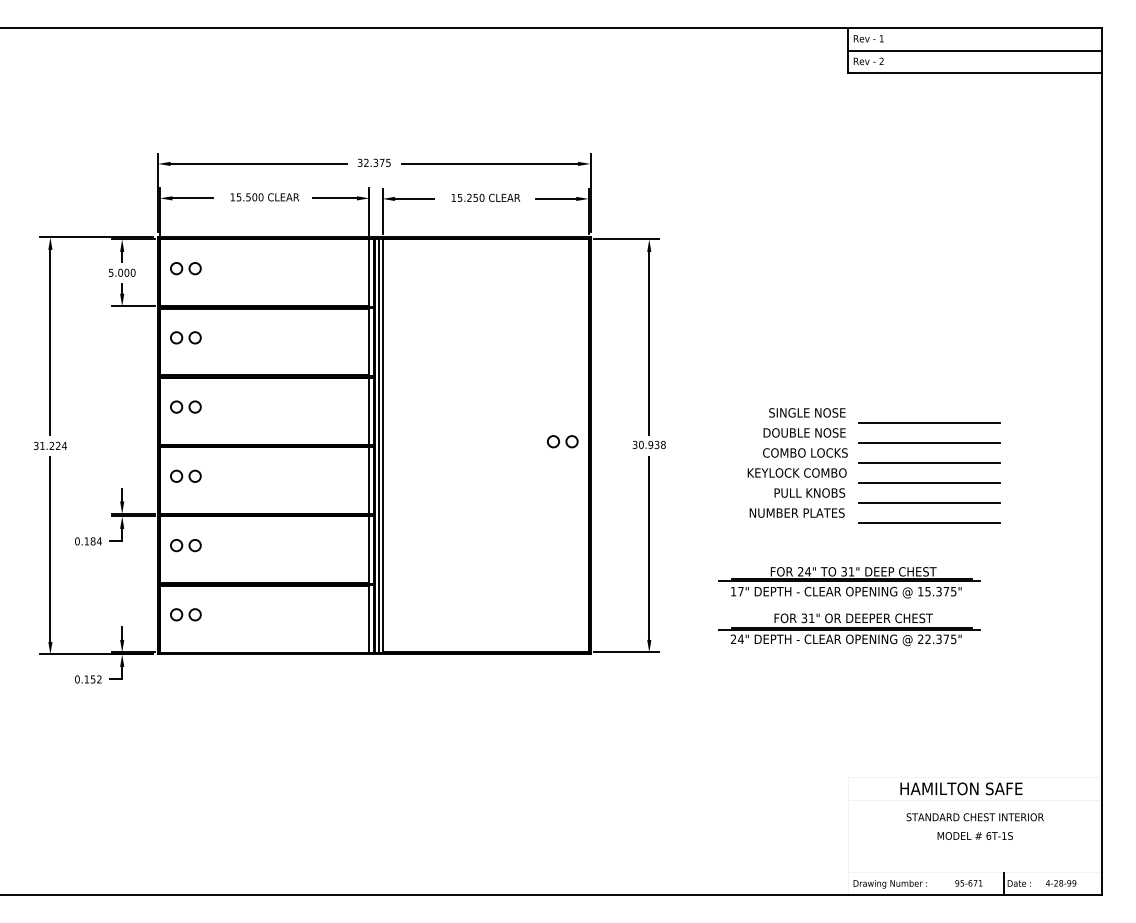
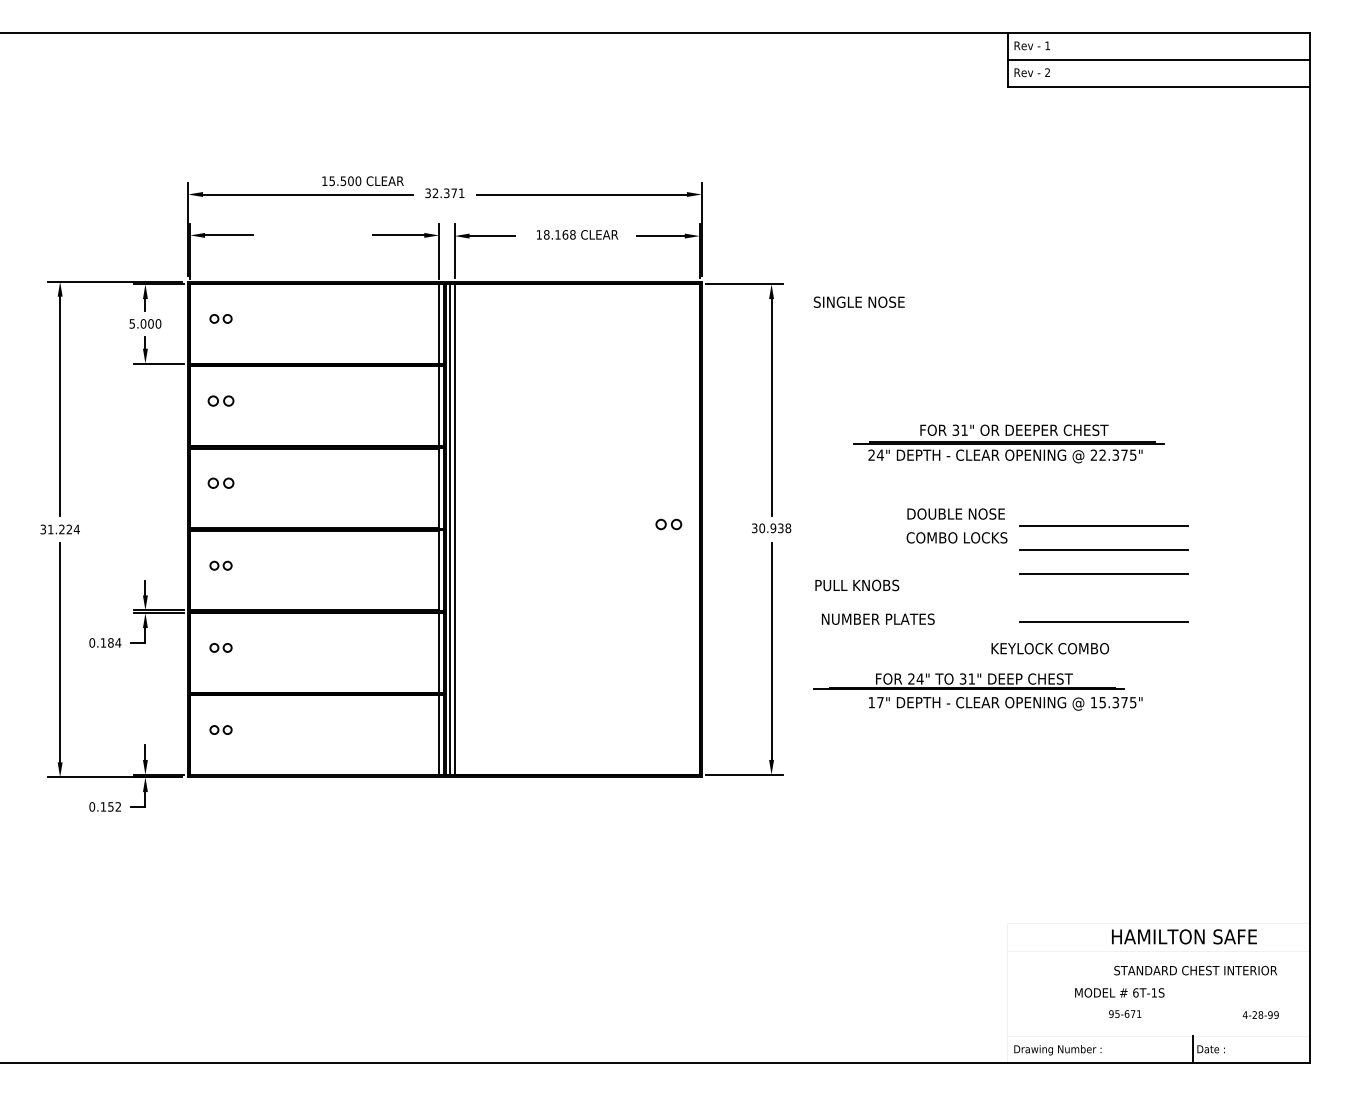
text: (388, 163) -> (461, 193), 32.375 -> 32.371
text: (264, 197) -> (362, 181), moved
text: (470, 197) -> (559, 234), 15.250 -> 18.168
part: (185, 268) -> (220, 318), size x0.6
part: (185, 337) -> (220, 400), size x0.7
part: (185, 406) -> (220, 482), size x0.7
text: (807, 412) -> (859, 301), moved
line: (929, 423) -> (1104, 502), removed
part: (562, 441) -> (668, 524), size x0.7
text: (797, 472) -> (1050, 648), moved
part: (185, 476) -> (220, 565), size x0.6
text: (810, 493) -> (857, 585), moved
line: (929, 503) -> (1104, 597), removed
text: (797, 512) -> (878, 618), moved
part: (185, 545) -> (220, 647), size x0.6
part: (848, 573) -> (968, 681), moved
part: (185, 614) -> (220, 729), size x0.6
part: (848, 629) -> (1008, 443), moved
text: (961, 788) -> (1184, 936), moved
text: (975, 817) -> (1195, 970), moved
text: (975, 835) -> (1119, 992), moved
text: (969, 882) -> (1125, 1013), moved
text: (1060, 882) -> (1260, 1014), moved

